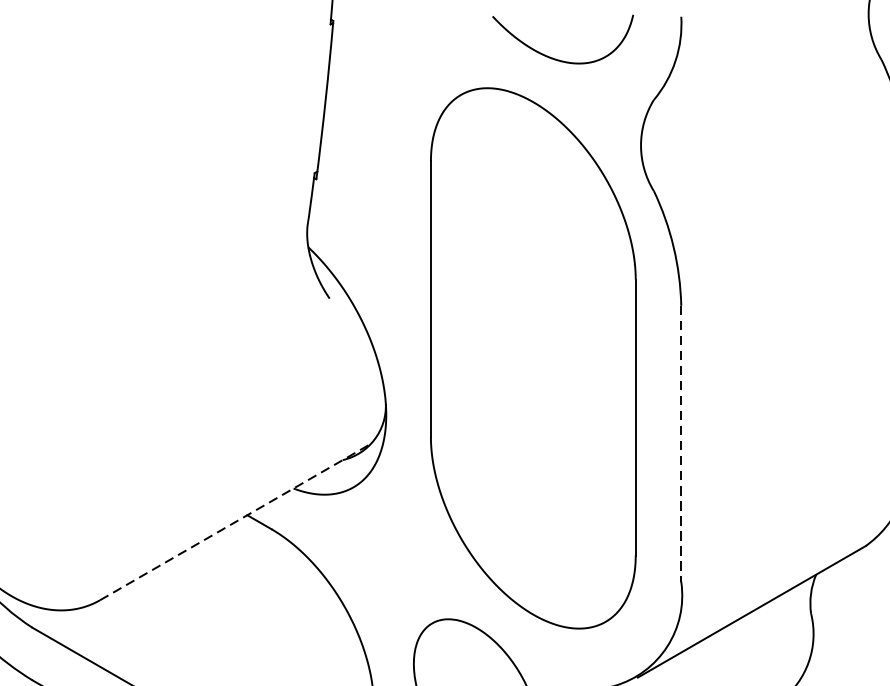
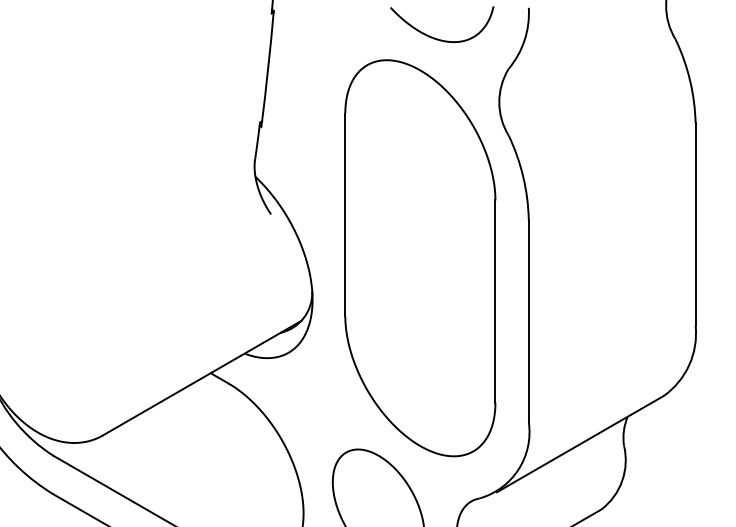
line: (680, 444) -> (528, 321), dashed -> solid
line: (236, 522) -> (202, 378), dashed -> solid

